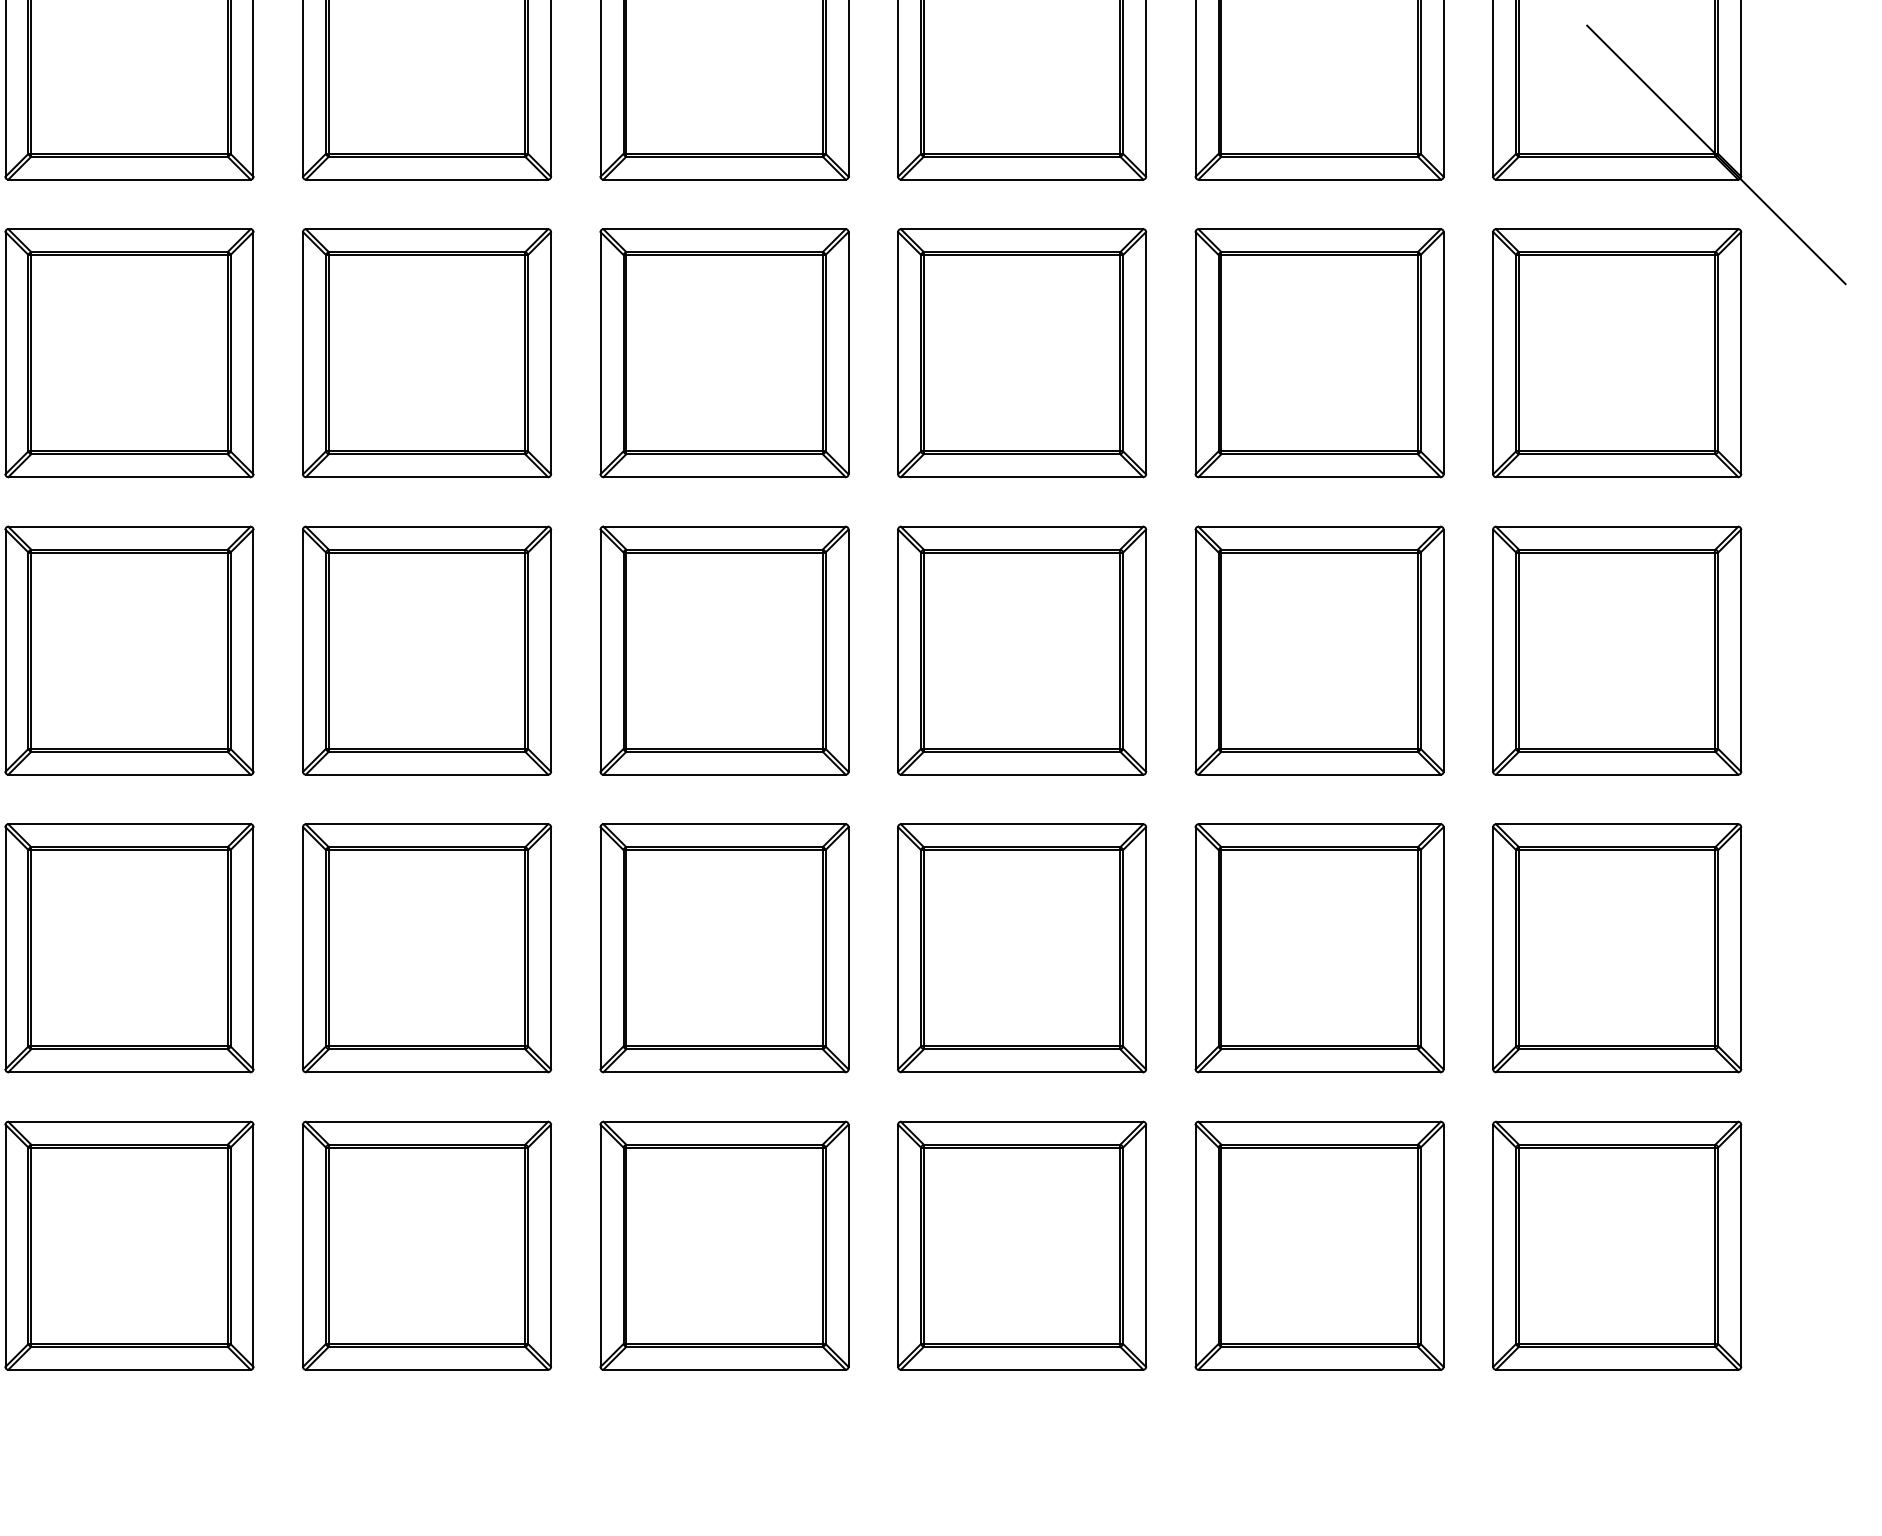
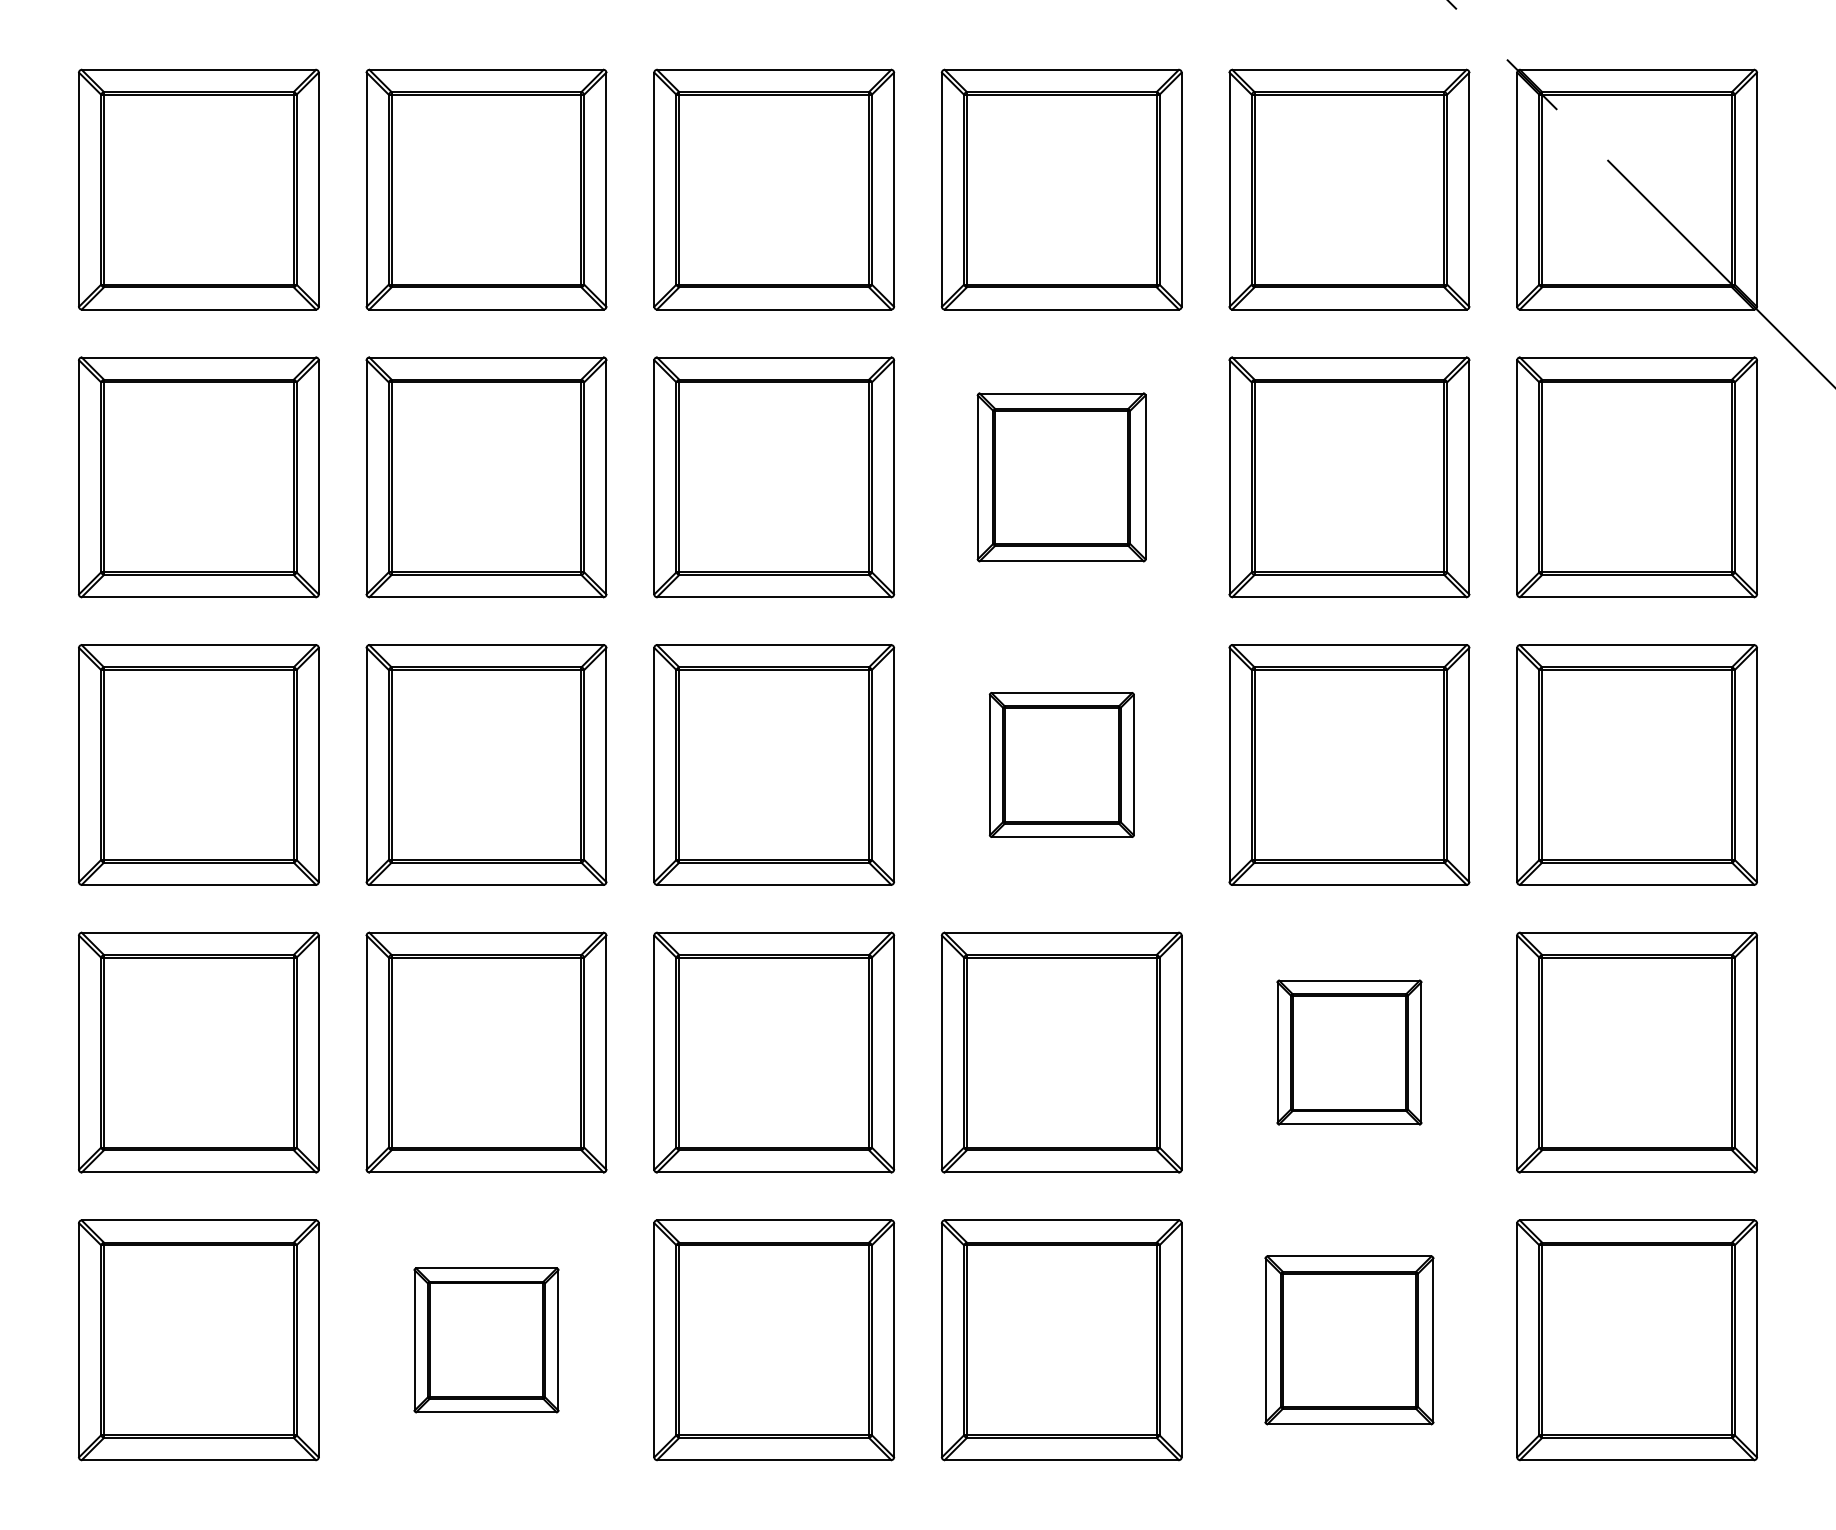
part: (1021, 353) -> (1061, 477), size x0.7
part: (1021, 650) -> (1061, 764), size x0.6
part: (1319, 948) -> (1349, 1052), size x0.6
part: (426, 1246) -> (486, 1340), size x0.6
part: (1319, 1246) -> (1349, 1340), size x0.7

